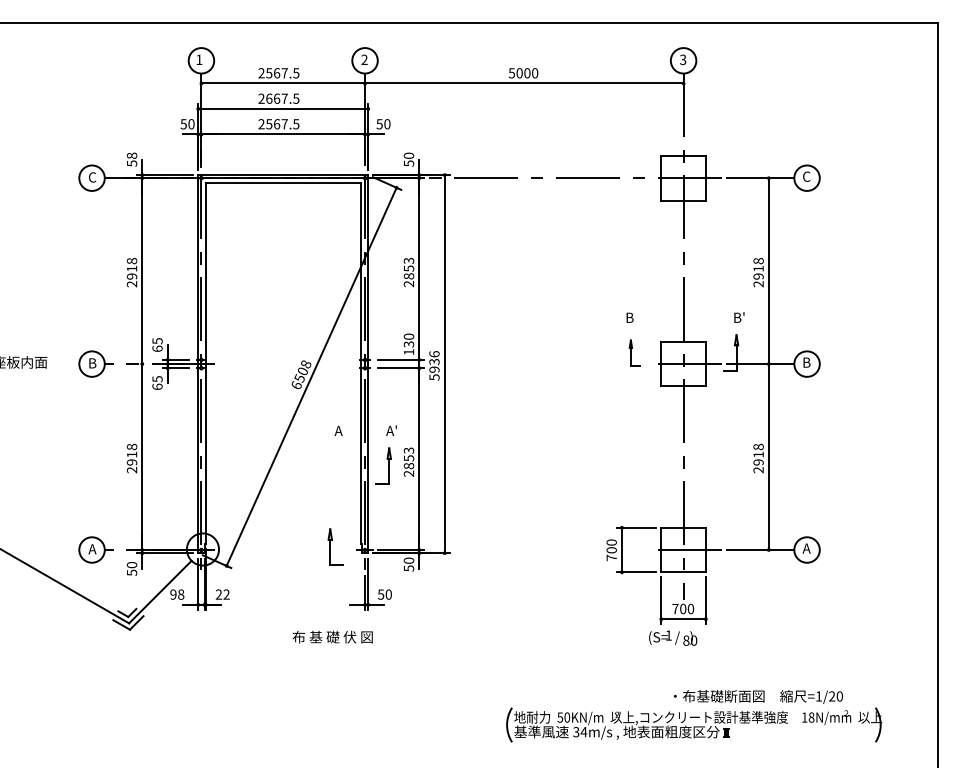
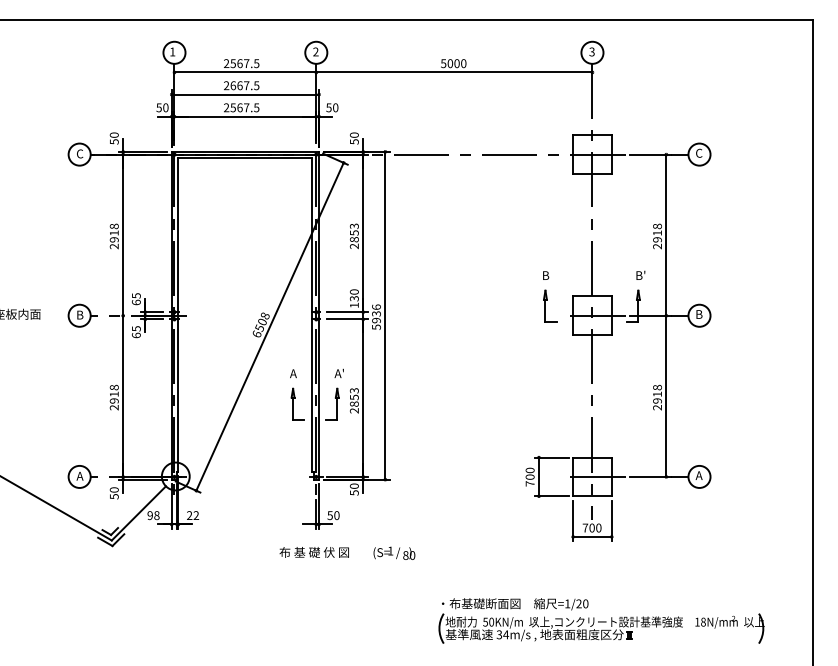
text: (131, 155) -> (113, 134), 58 -> 50
part: (634, 352) -> (549, 305), size x1.43
part: (335, 546) -> (297, 403), moved
text: (332, 636) -> (314, 551), moved
text: (673, 637) -> (394, 552), moved
text: (758, 696) -> (515, 603), moved

